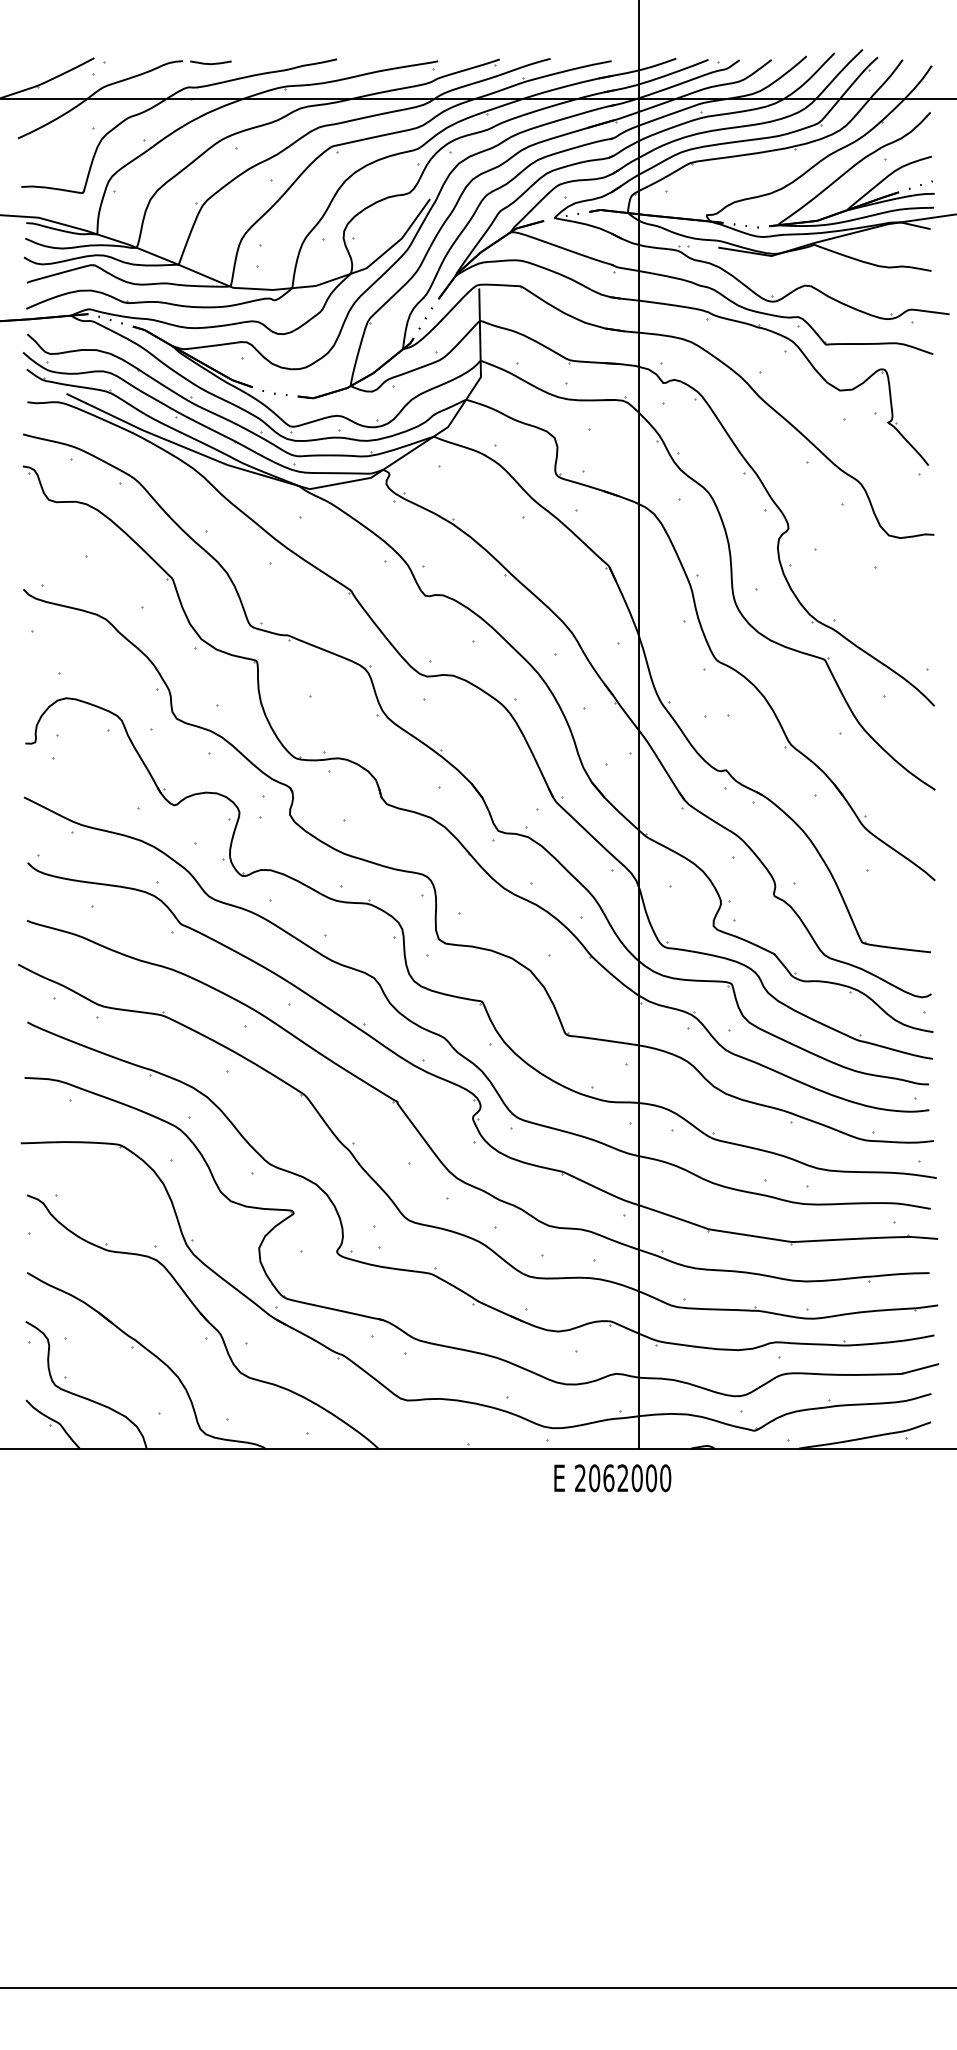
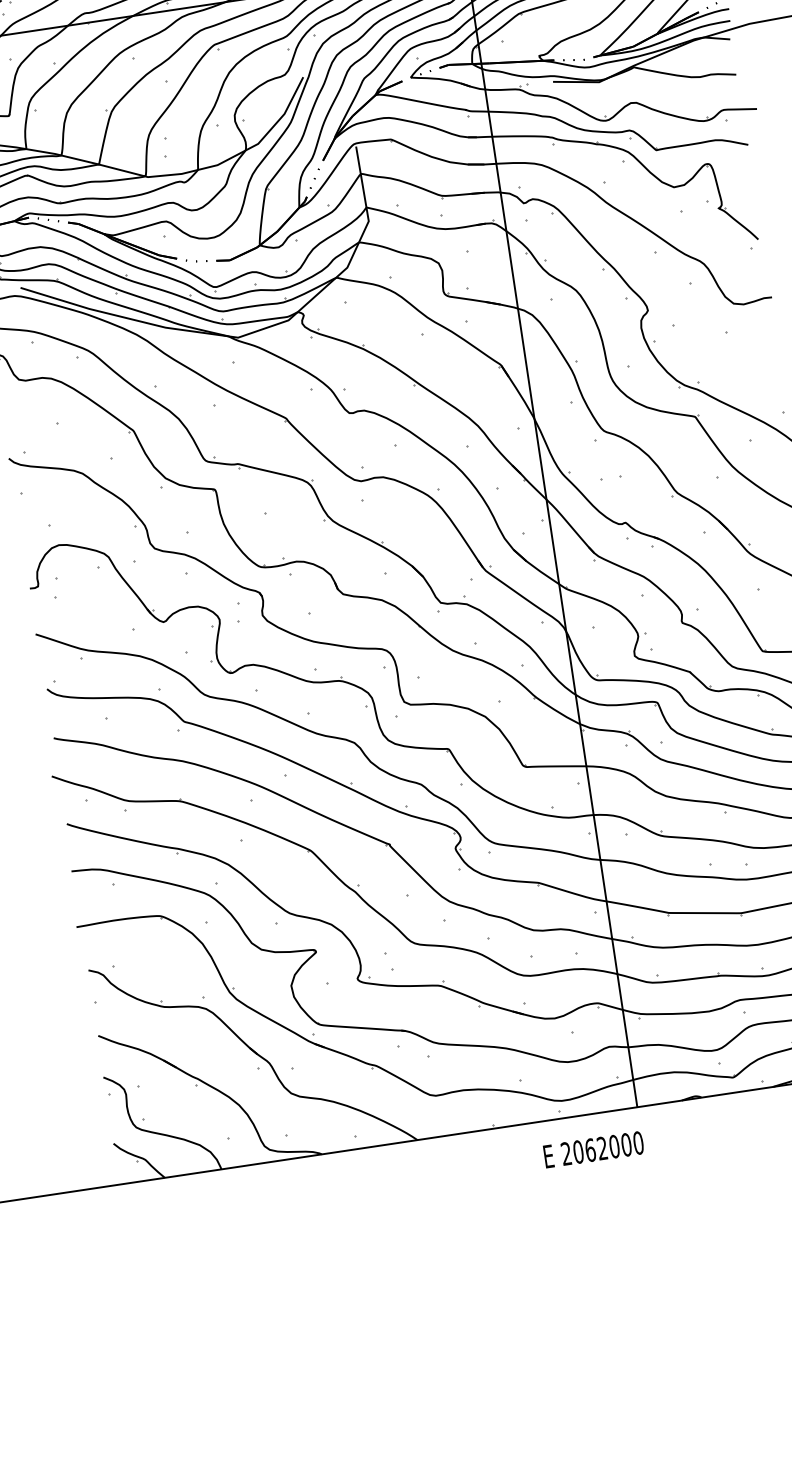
text: (612, 1478) -> (593, 1150), moved

